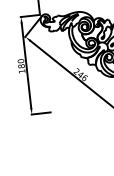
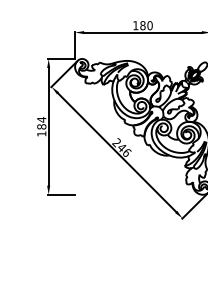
text: (20, 61) -> (41, 119), 180 -> 184

